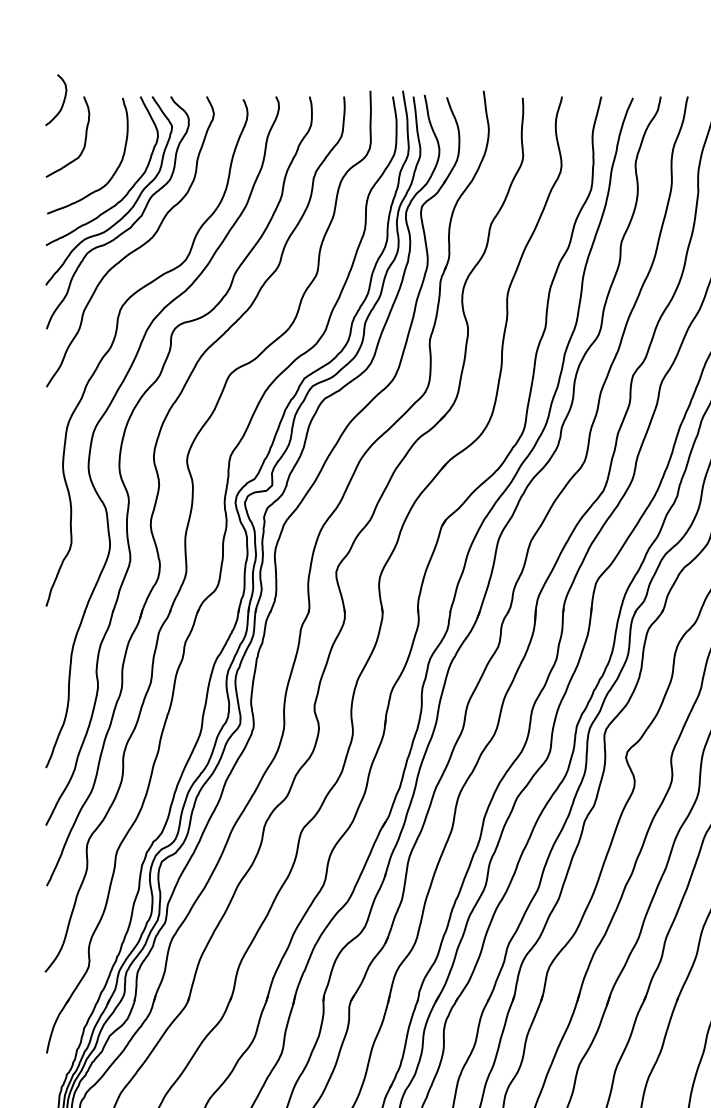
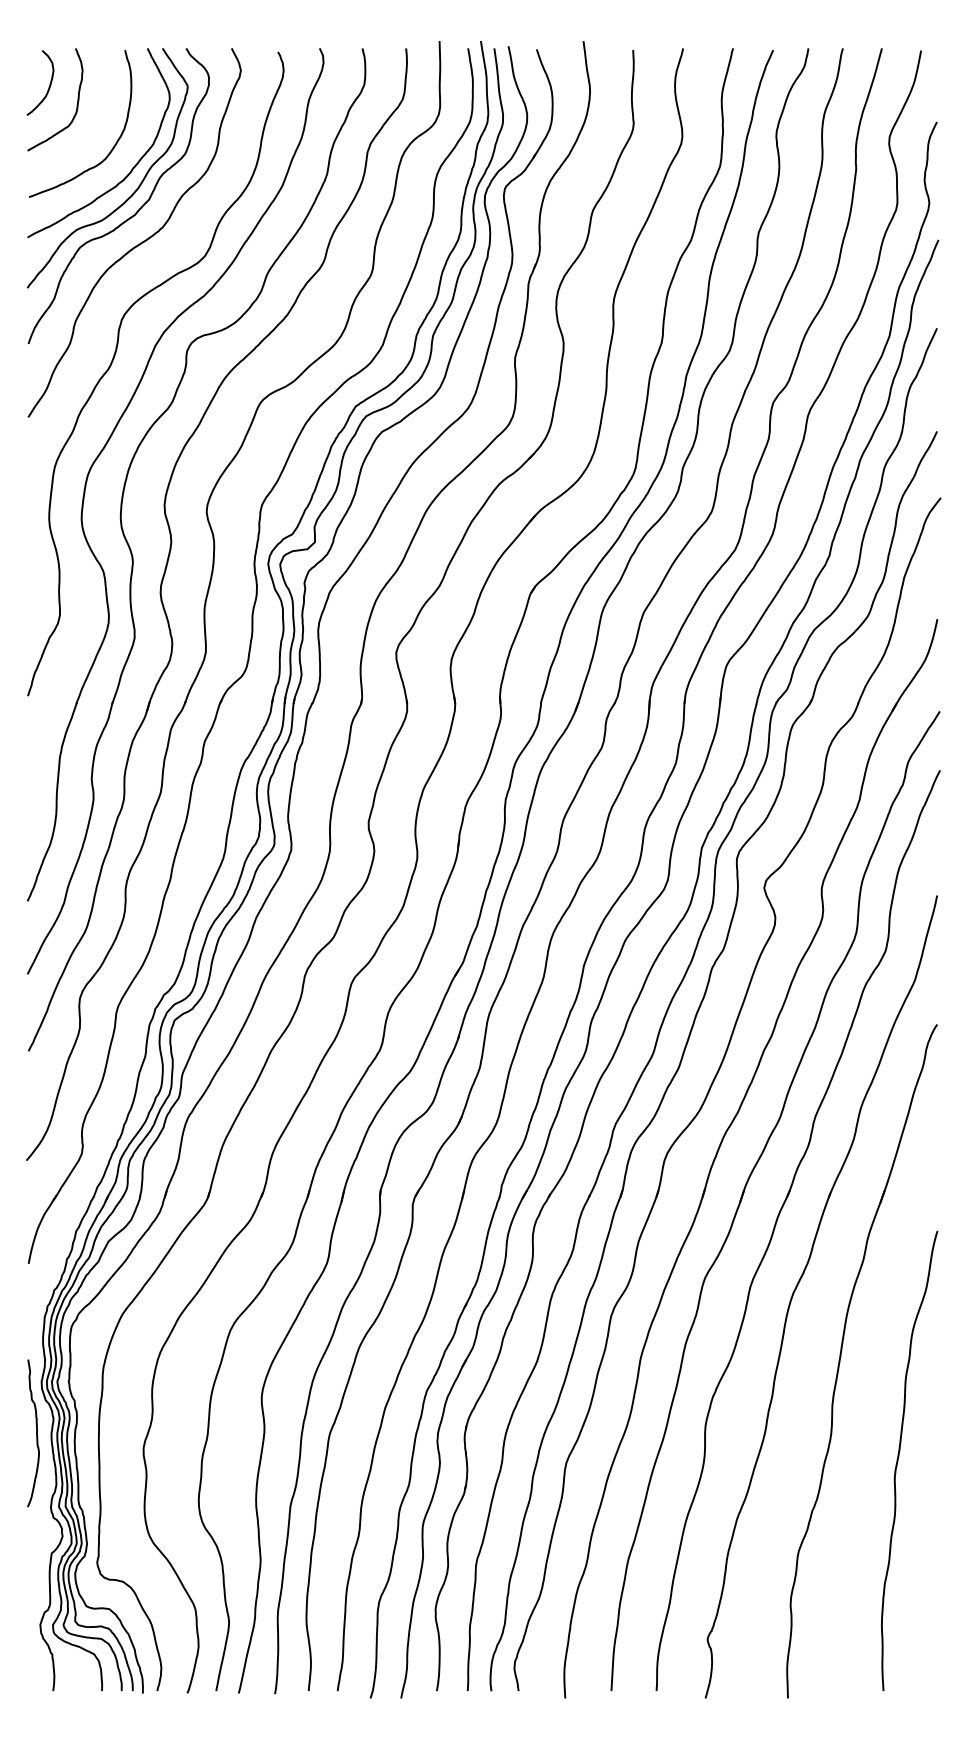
curve: (63, 100) -> (49, 83), moved

